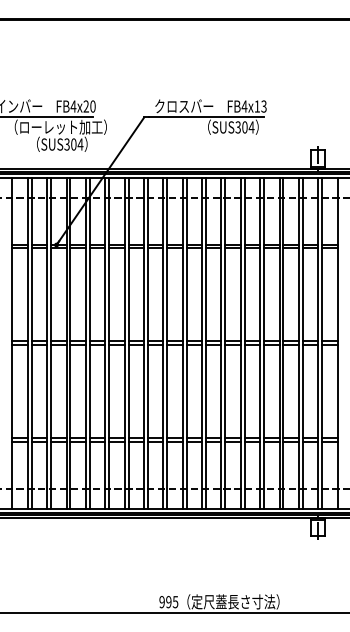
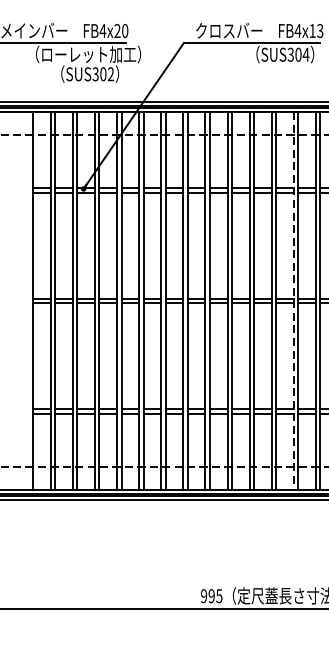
text: (80, 144) -> (110, 74), SUS304 -> SUS302
line: (240, 343) -> (293, 301), solid -> dashed

